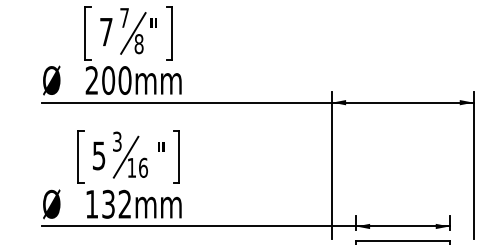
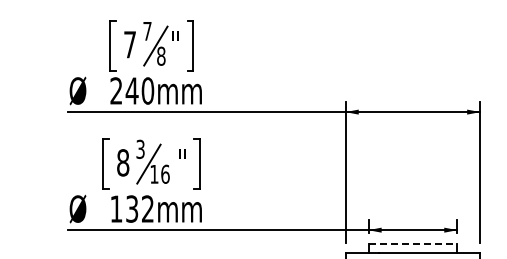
text: (107, 80) -> (131, 90), 200mm -> 240mm
text: (99, 155) -> (123, 162), 5 -> 8
line: (403, 240) -> (413, 243), solid -> dashed

